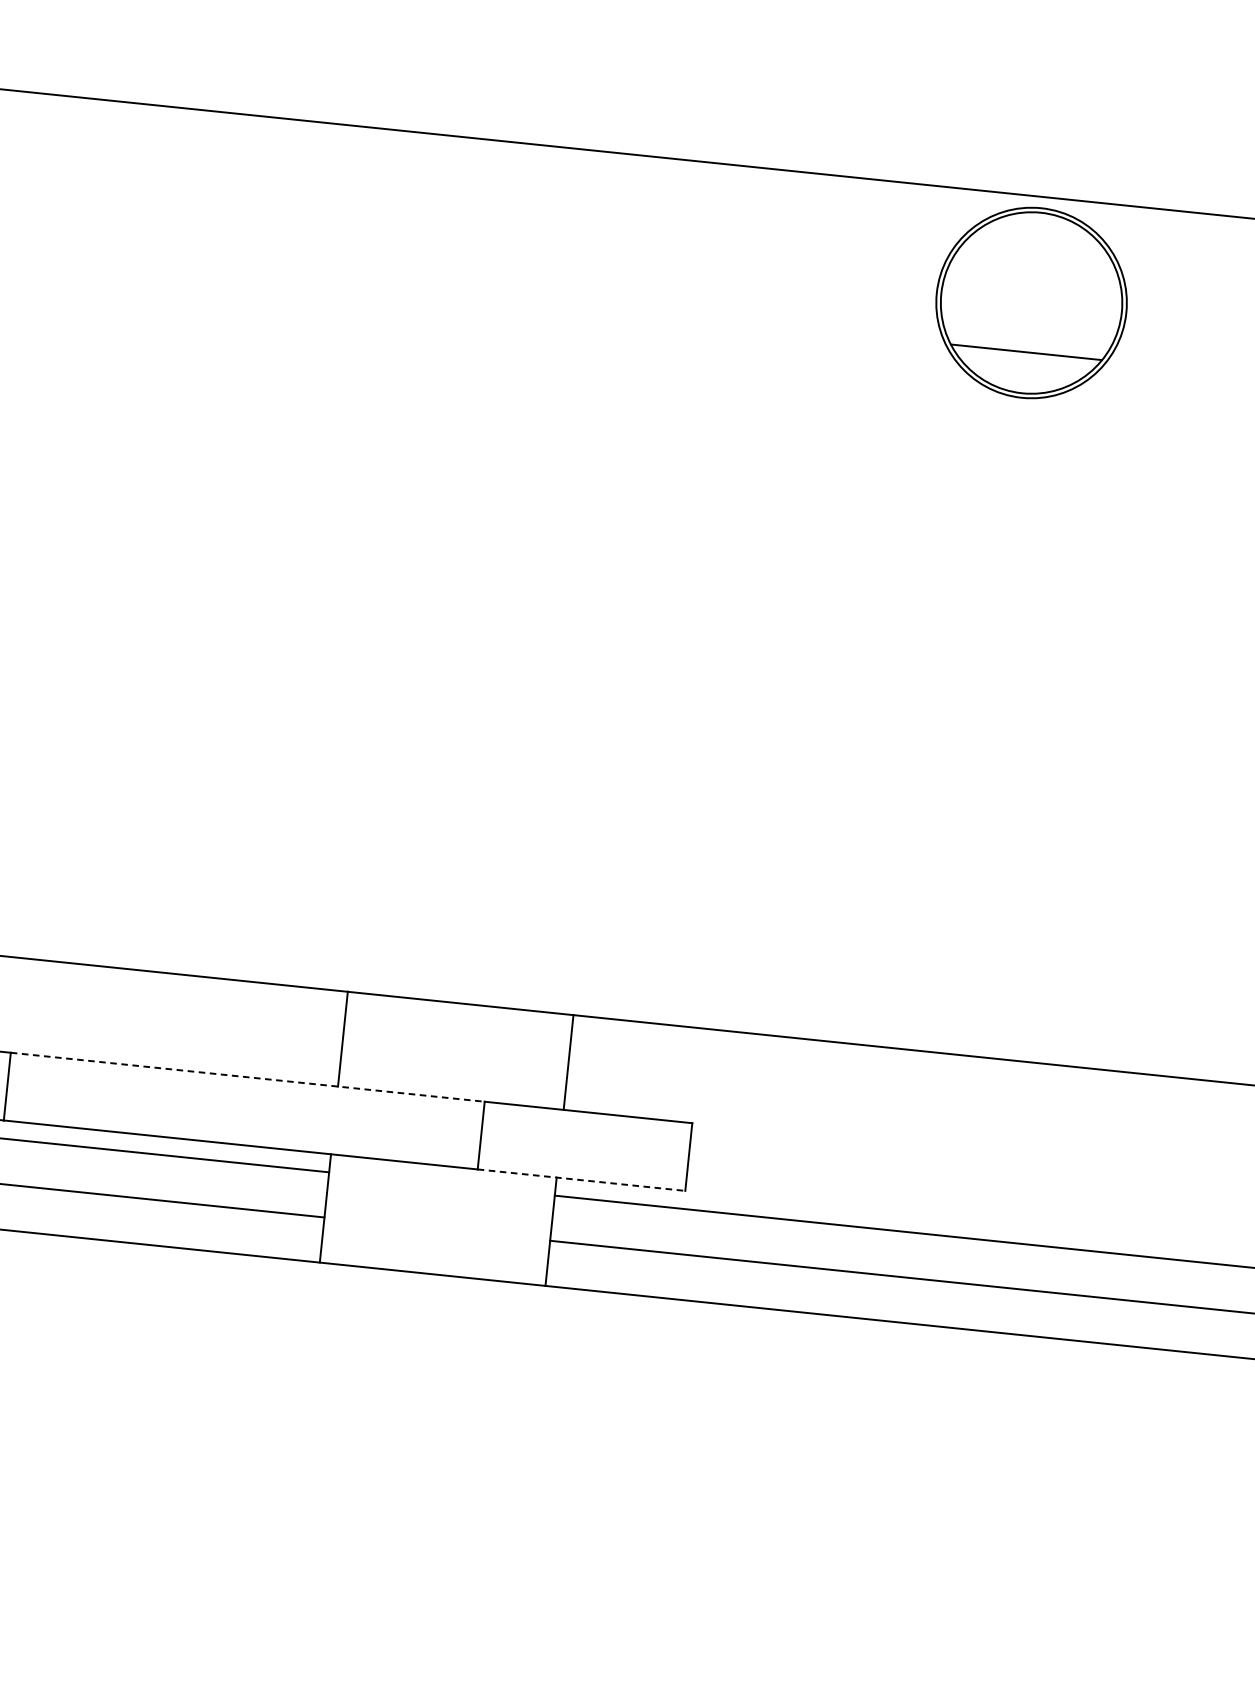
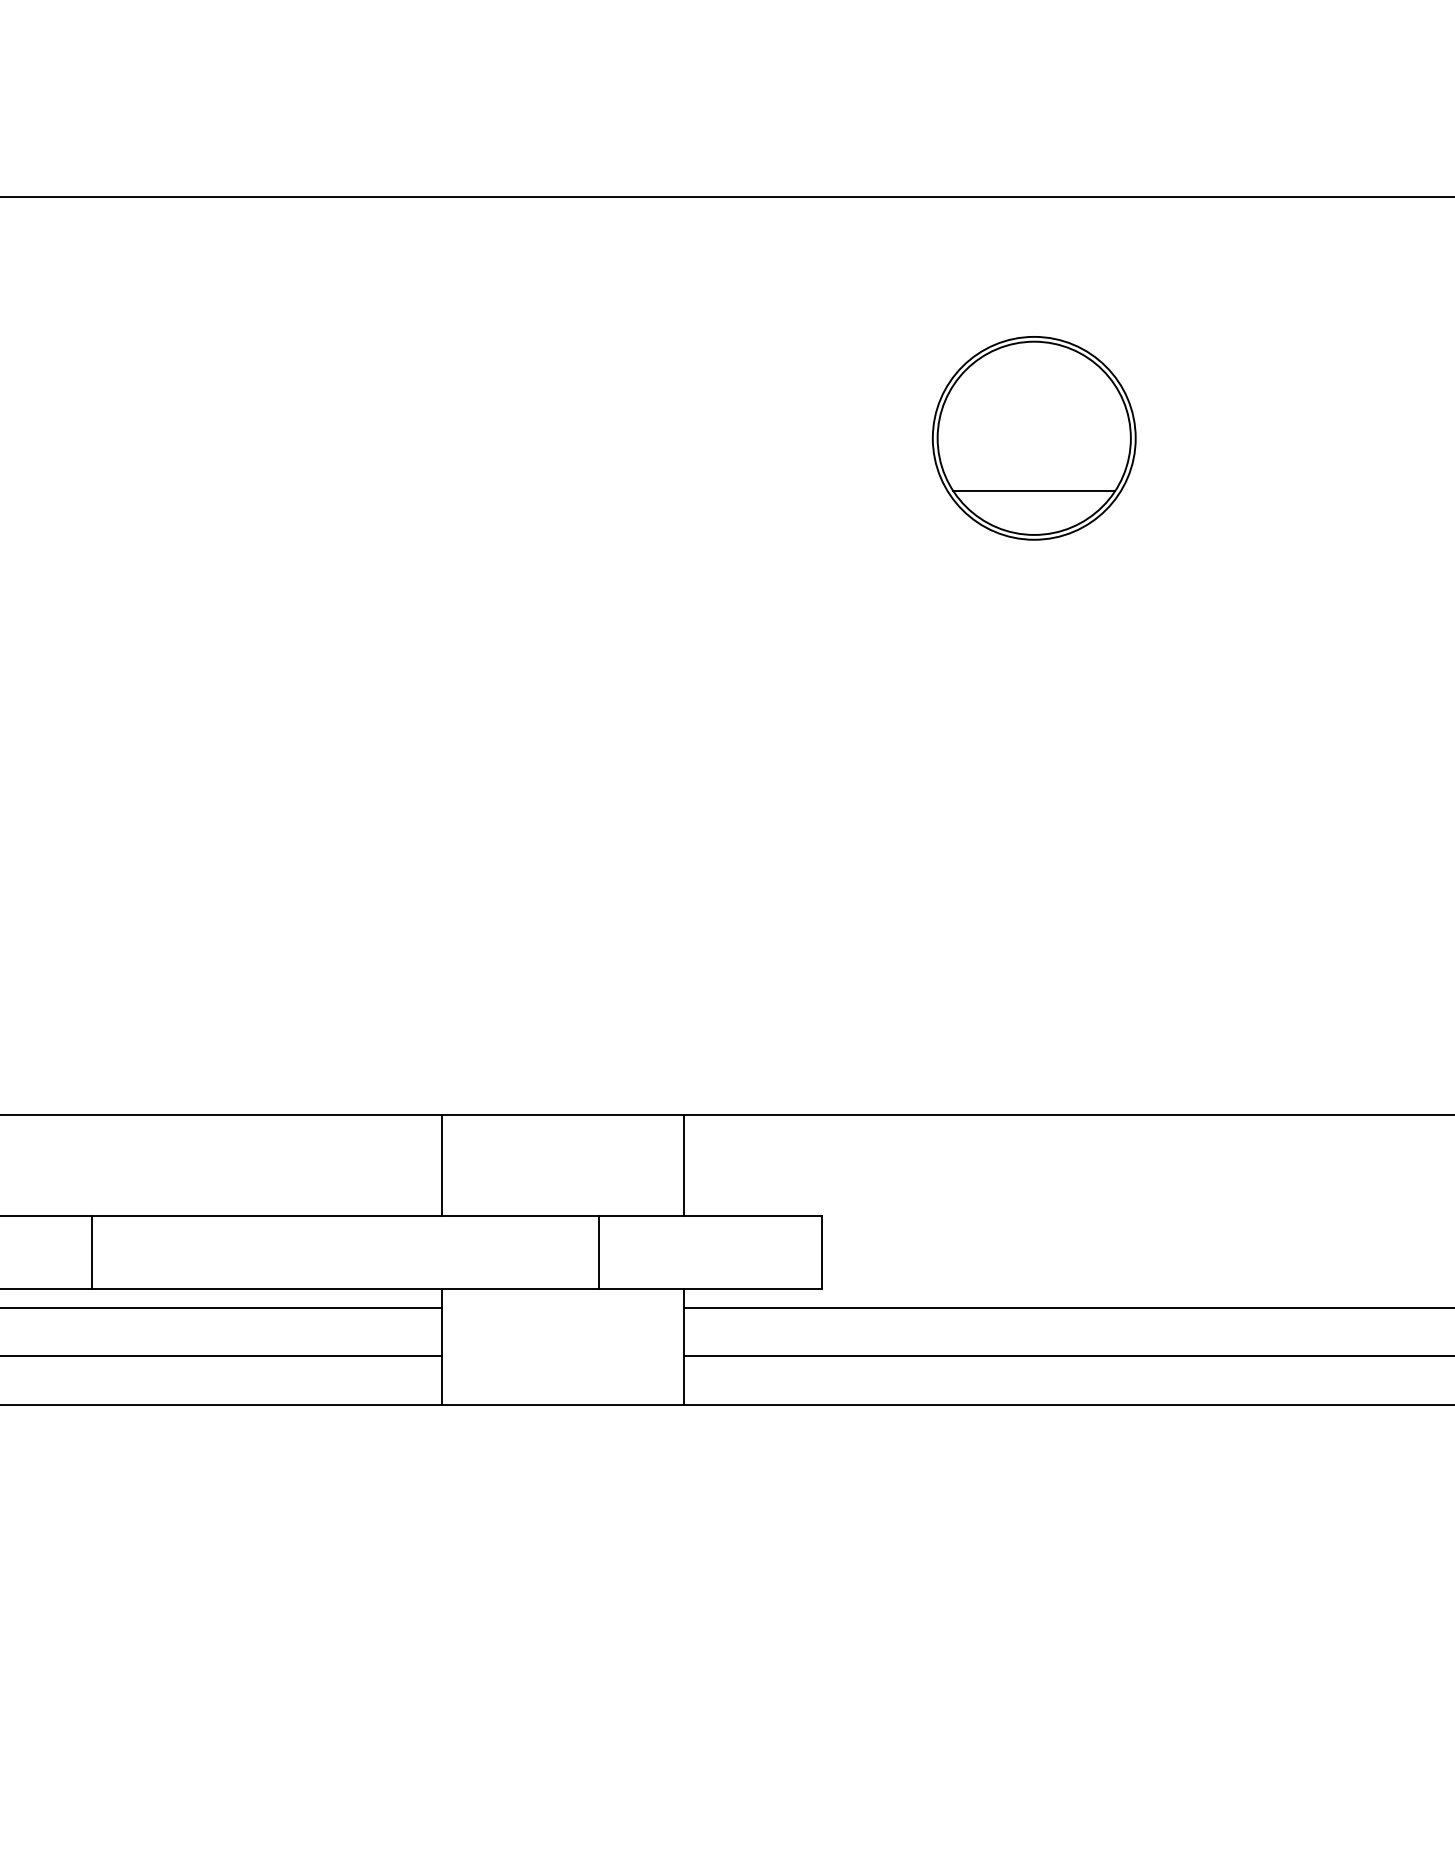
part: (1030, 303) -> (1033, 438), moved
line: (247, 1077) -> (345, 1216), dashed -> solid
line: (582, 1180) -> (711, 1288), dashed -> solid

